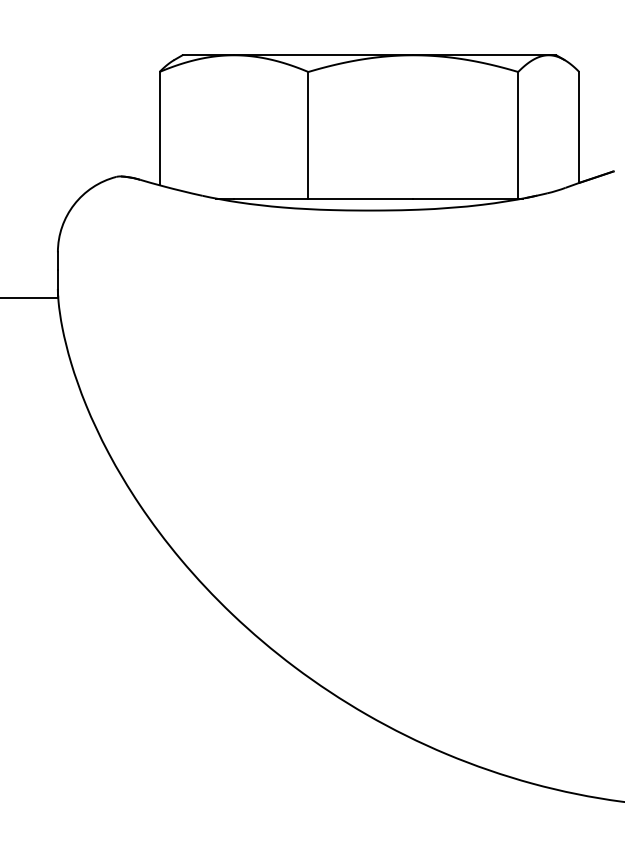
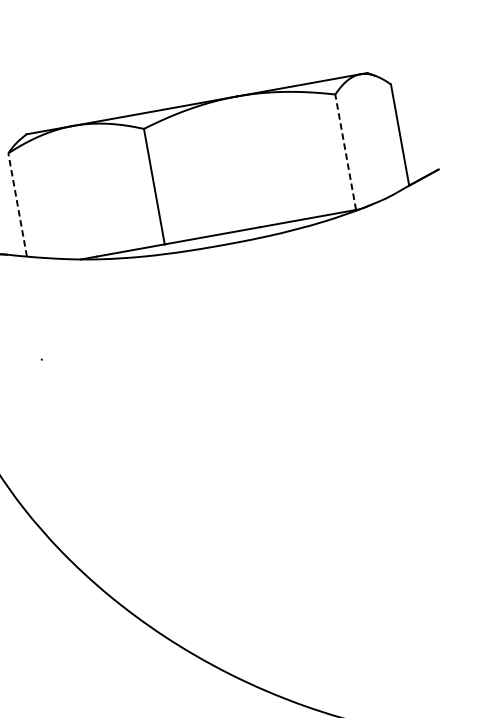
line: (159, 128) -> (17, 204), solid -> dashed
line: (518, 134) -> (345, 151), solid -> dashed

